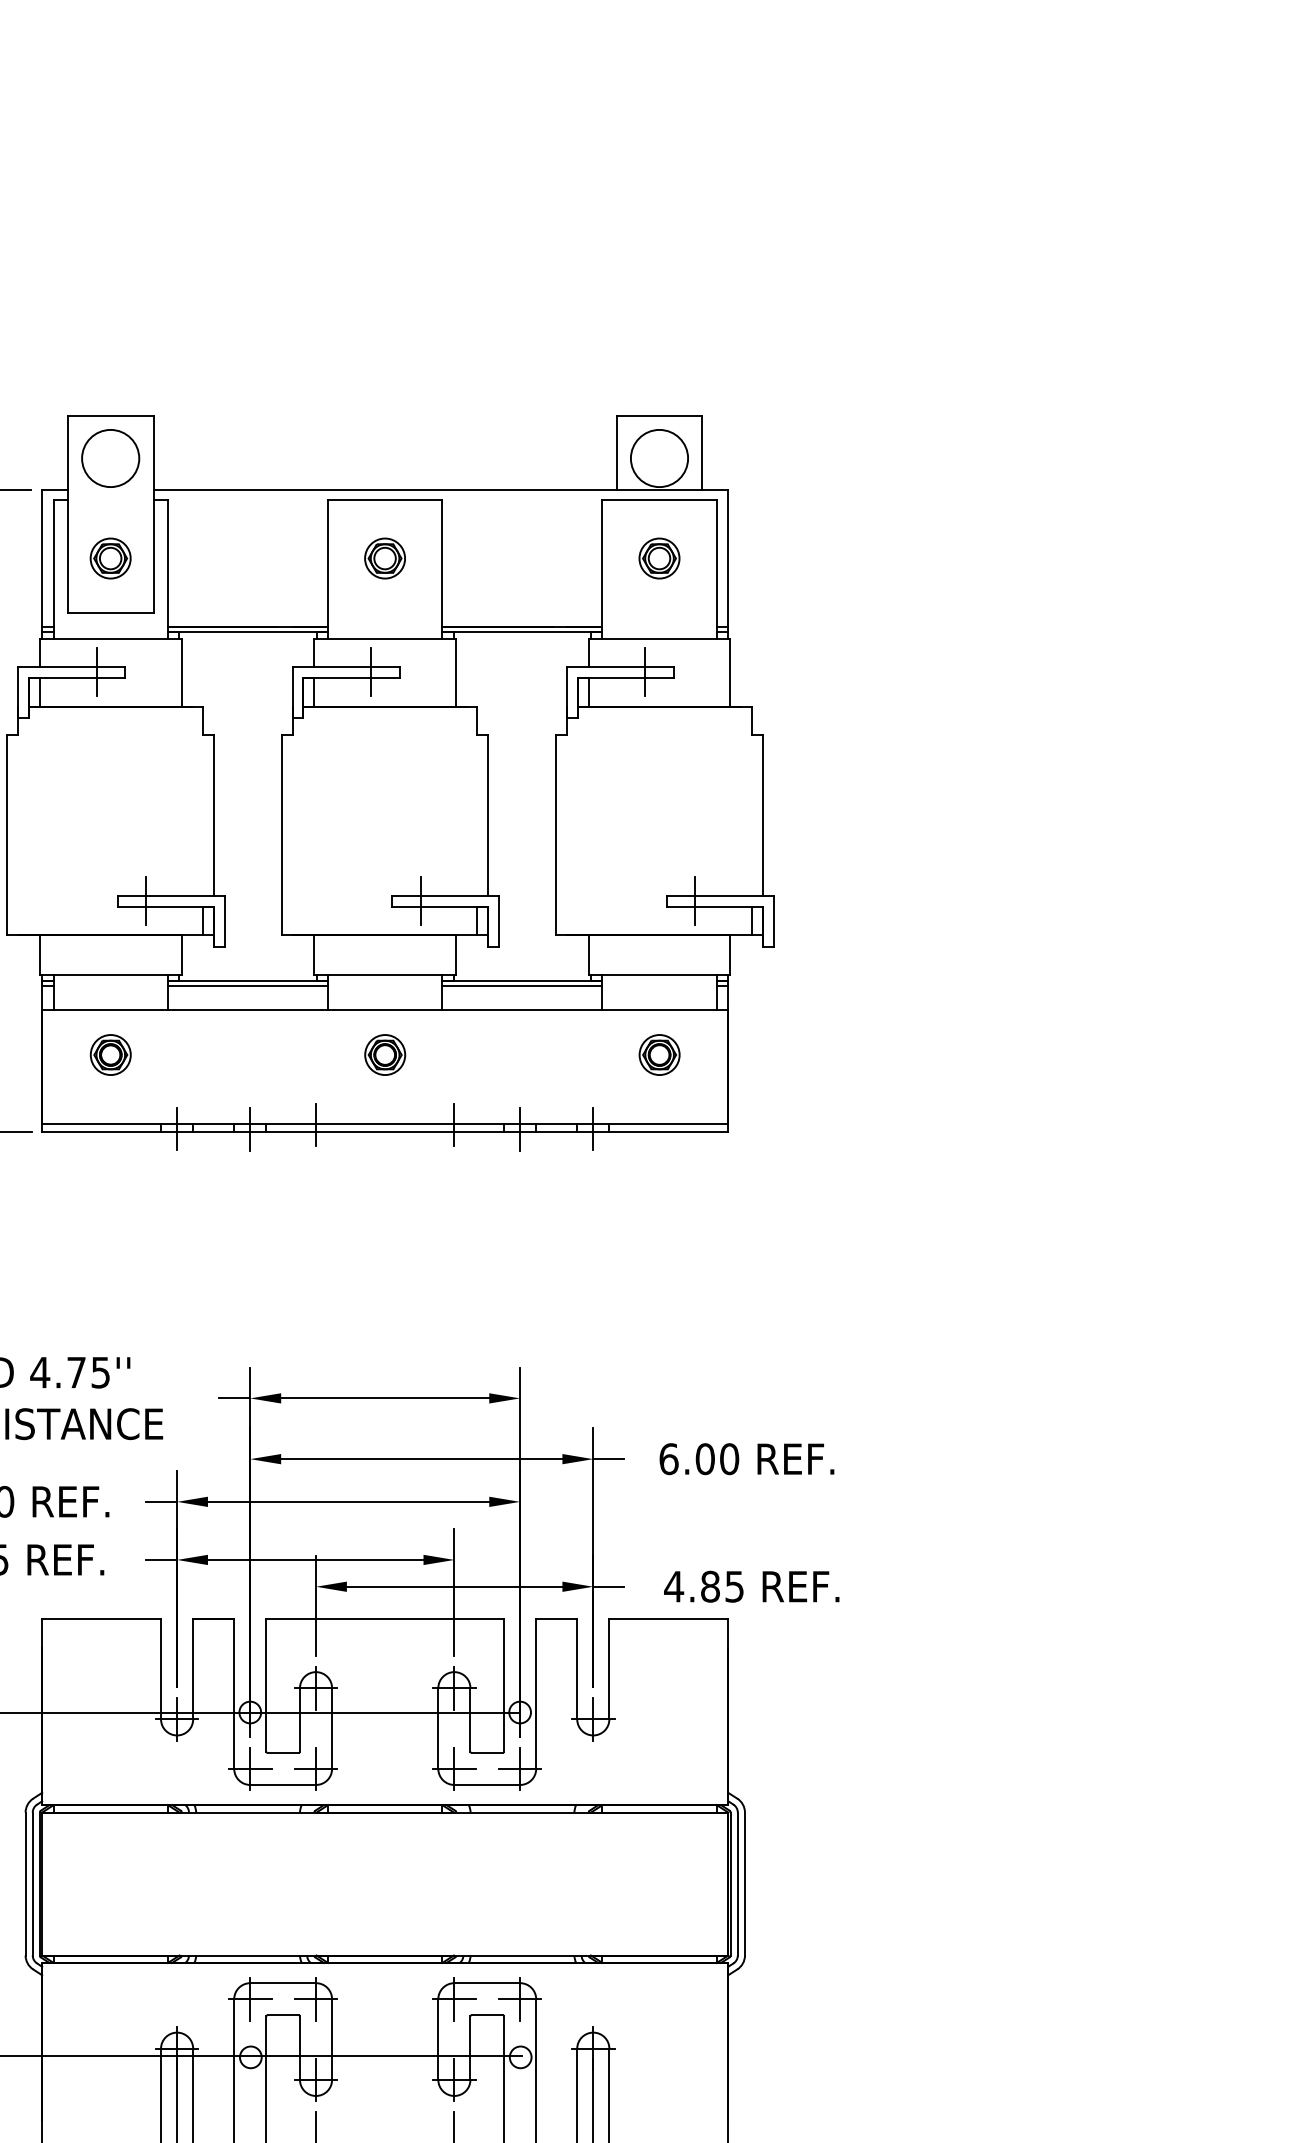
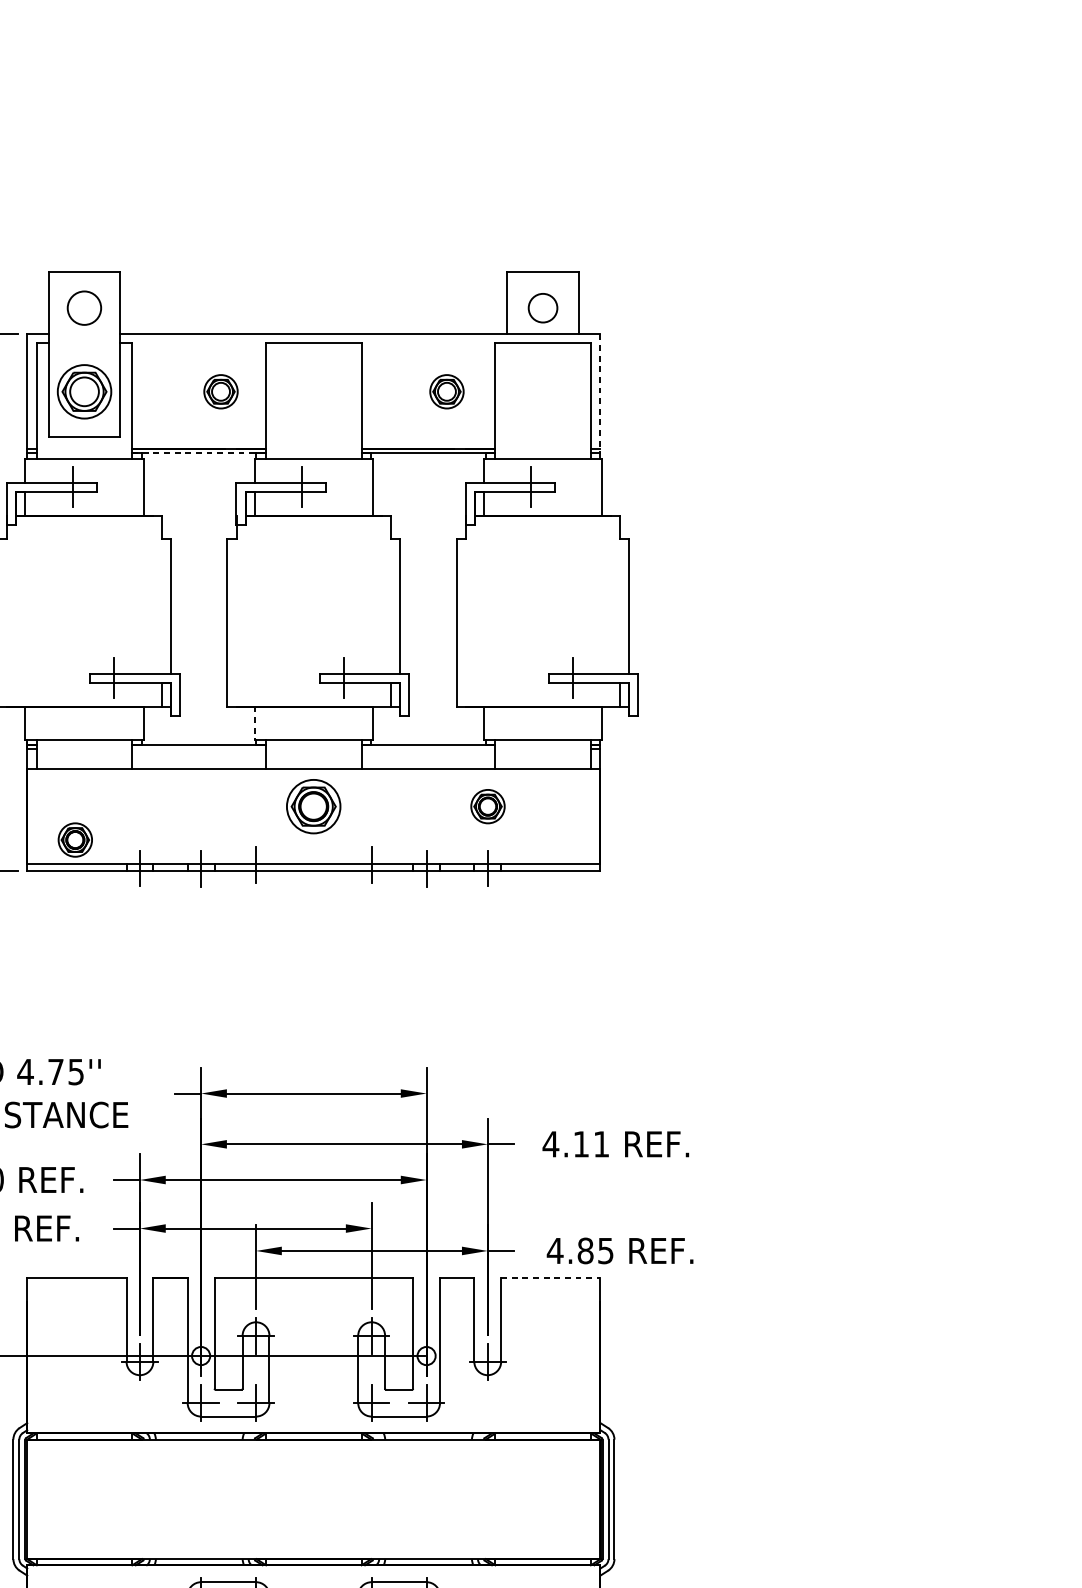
circle: (110, 458) -> (84, 308), size x0.7
circle: (659, 458) -> (543, 308), size x0.6
part: (110, 558) -> (84, 391), size x1.6
part: (384, 558) -> (220, 391), moved
part: (659, 558) -> (446, 391), moved
line: (728, 561) -> (600, 394), solid -> dashed
line: (248, 632) -> (199, 453), solid -> dashed
line: (314, 955) -> (254, 723), solid -> dashed
line: (247, 986) -> (198, 749), removed
line: (522, 986) -> (428, 749), removed
part: (110, 1054) -> (75, 839), moved
part: (385, 1054) -> (314, 806), size x1.6
part: (659, 1054) -> (487, 806), moved
text: (698, 1459) -> (575, 1144), 6.00 -> 4.11
line: (669, 1619) -> (551, 1278), solid -> dashed

